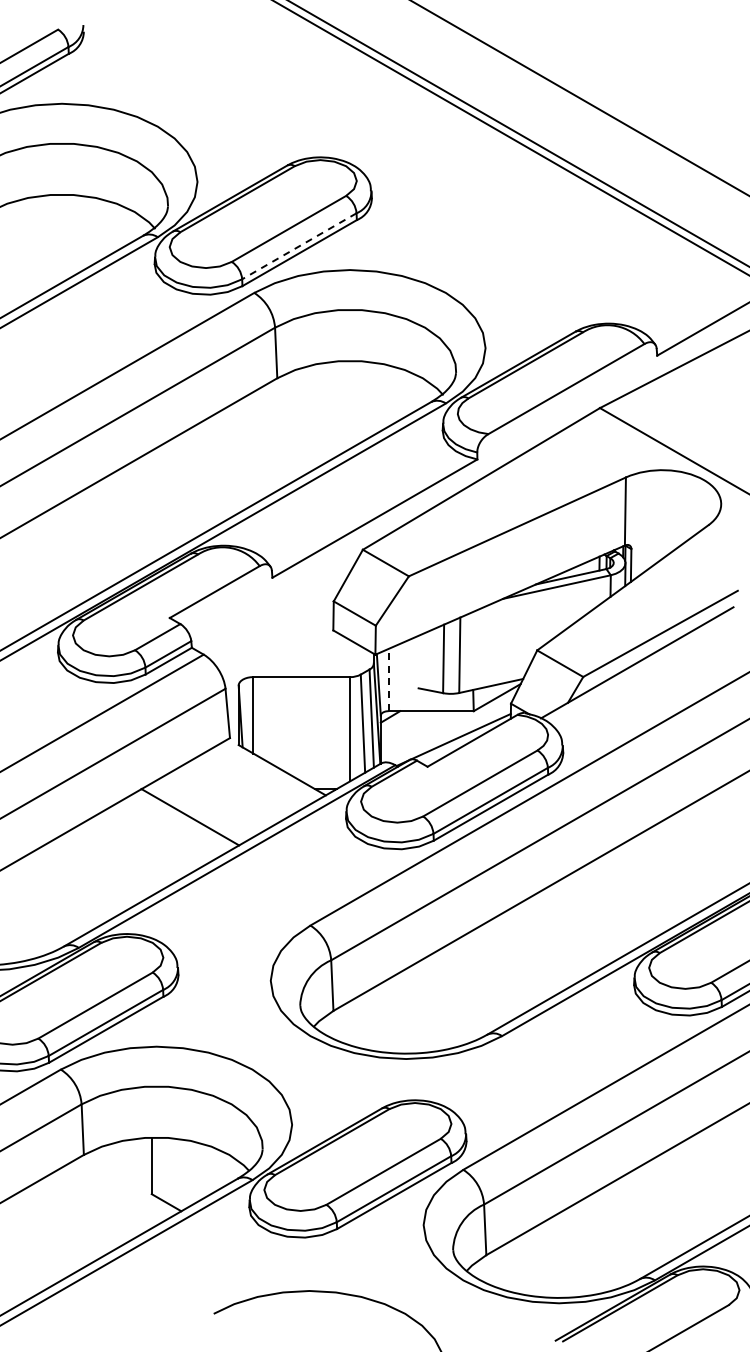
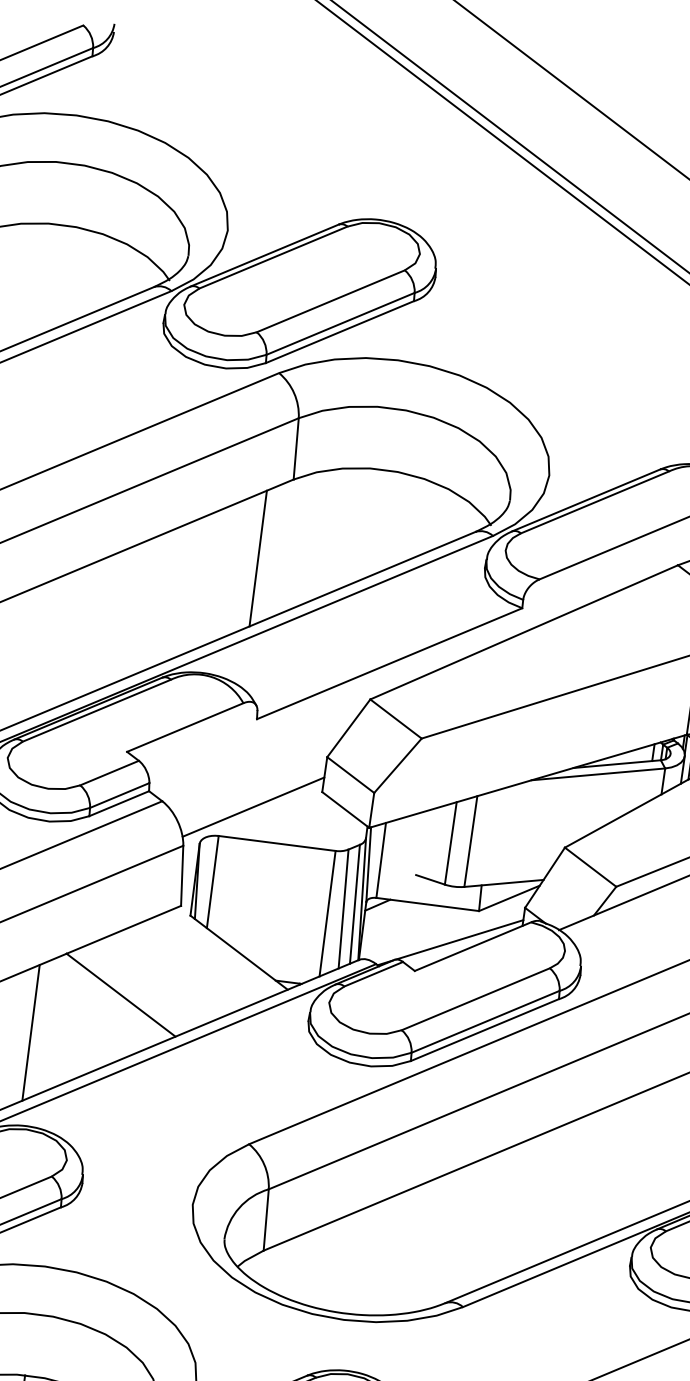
line: (298, 246) -> (339, 323), dashed -> solid
line: (256, 446) -> (258, 558), added
line: (278, 649) -> (253, 806), added
line: (388, 679) -> (381, 859), dashed -> solid
line: (120, 857) -> (30, 1032), added

